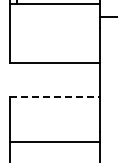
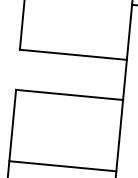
line: (55, 96) -> (70, 94), dashed -> solid
line: (54, 141) -> (62, 166), moved

